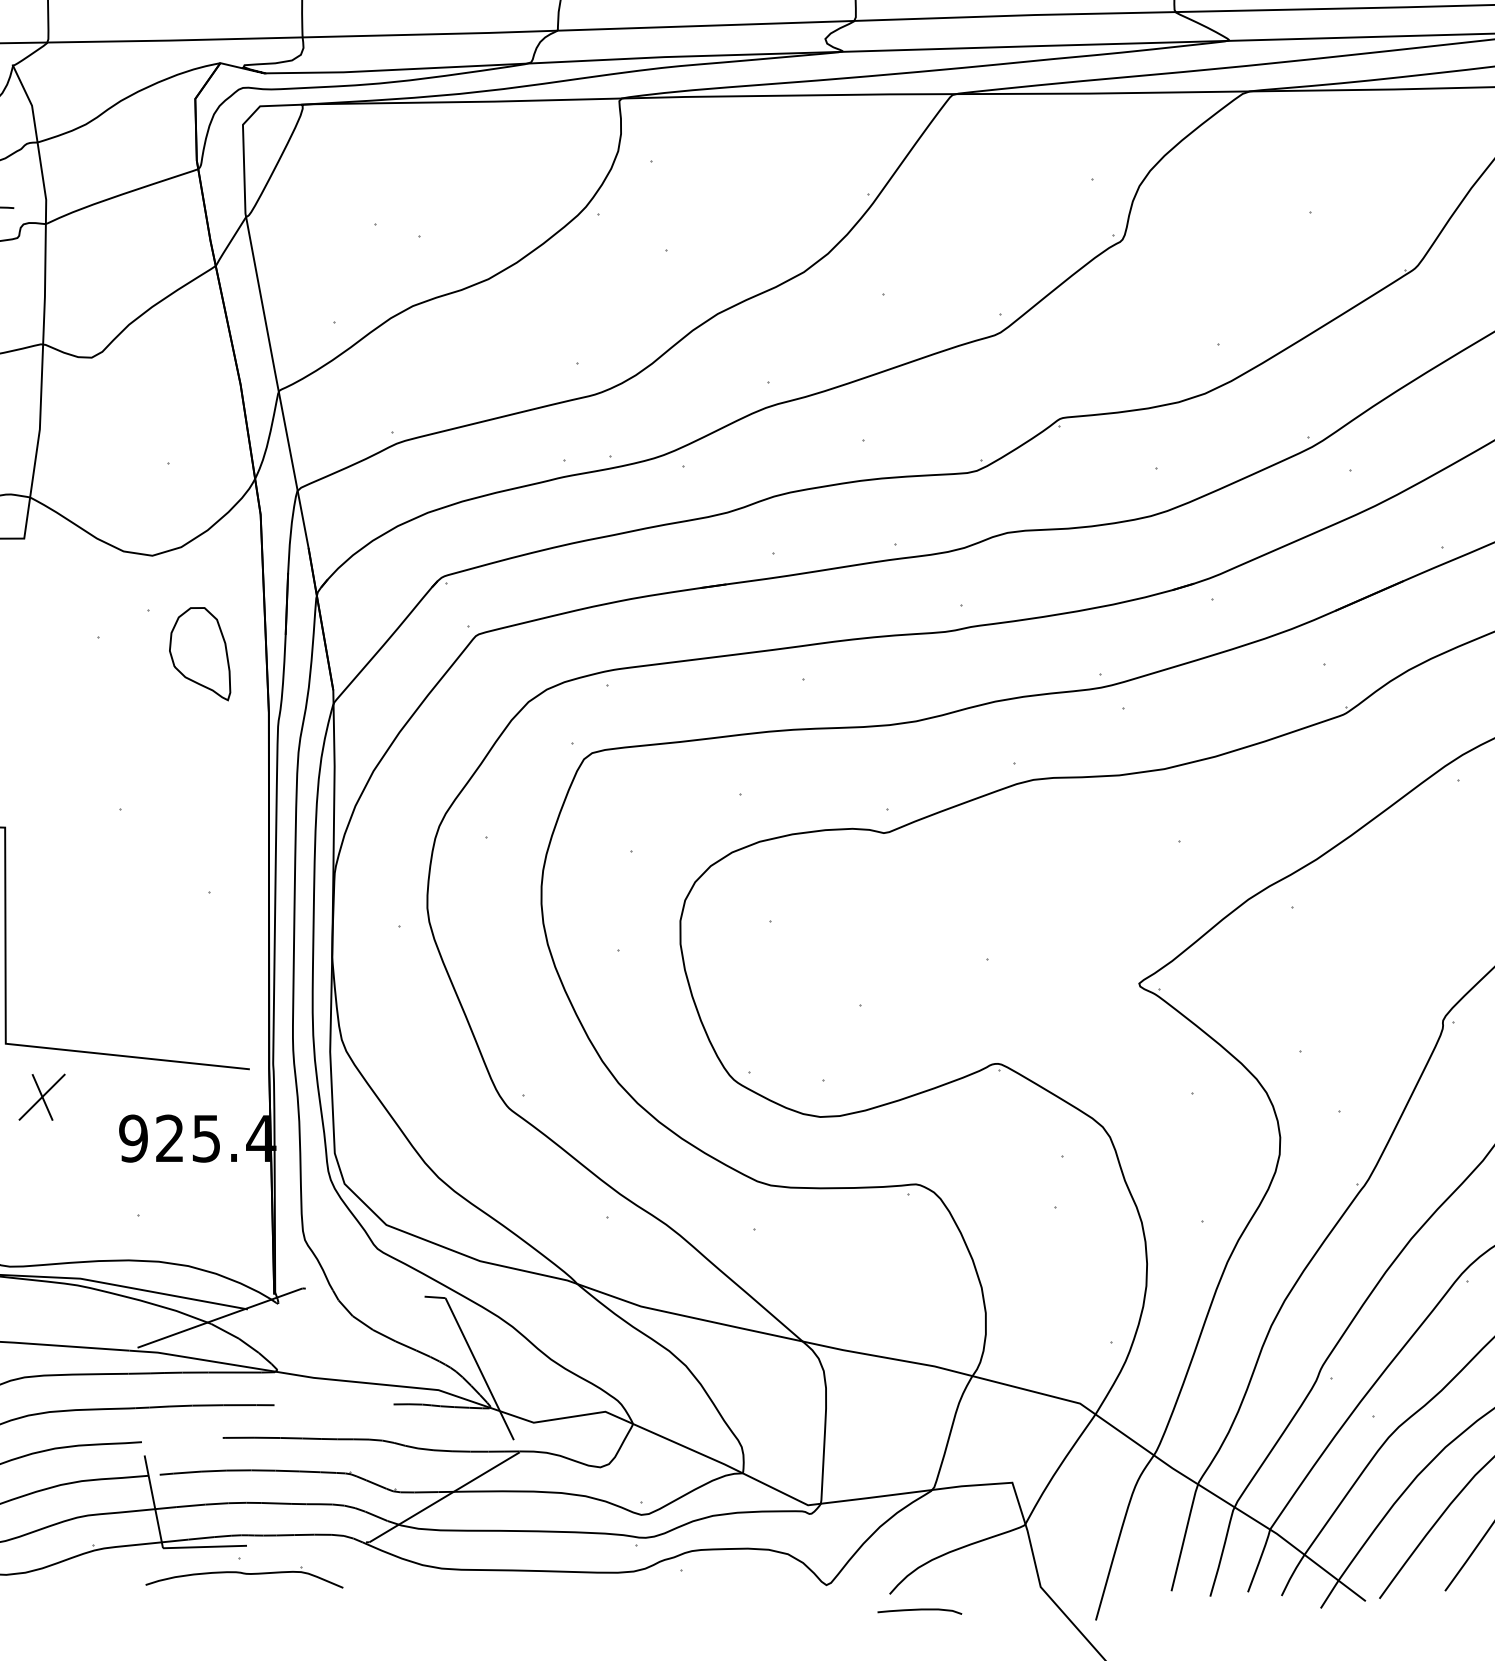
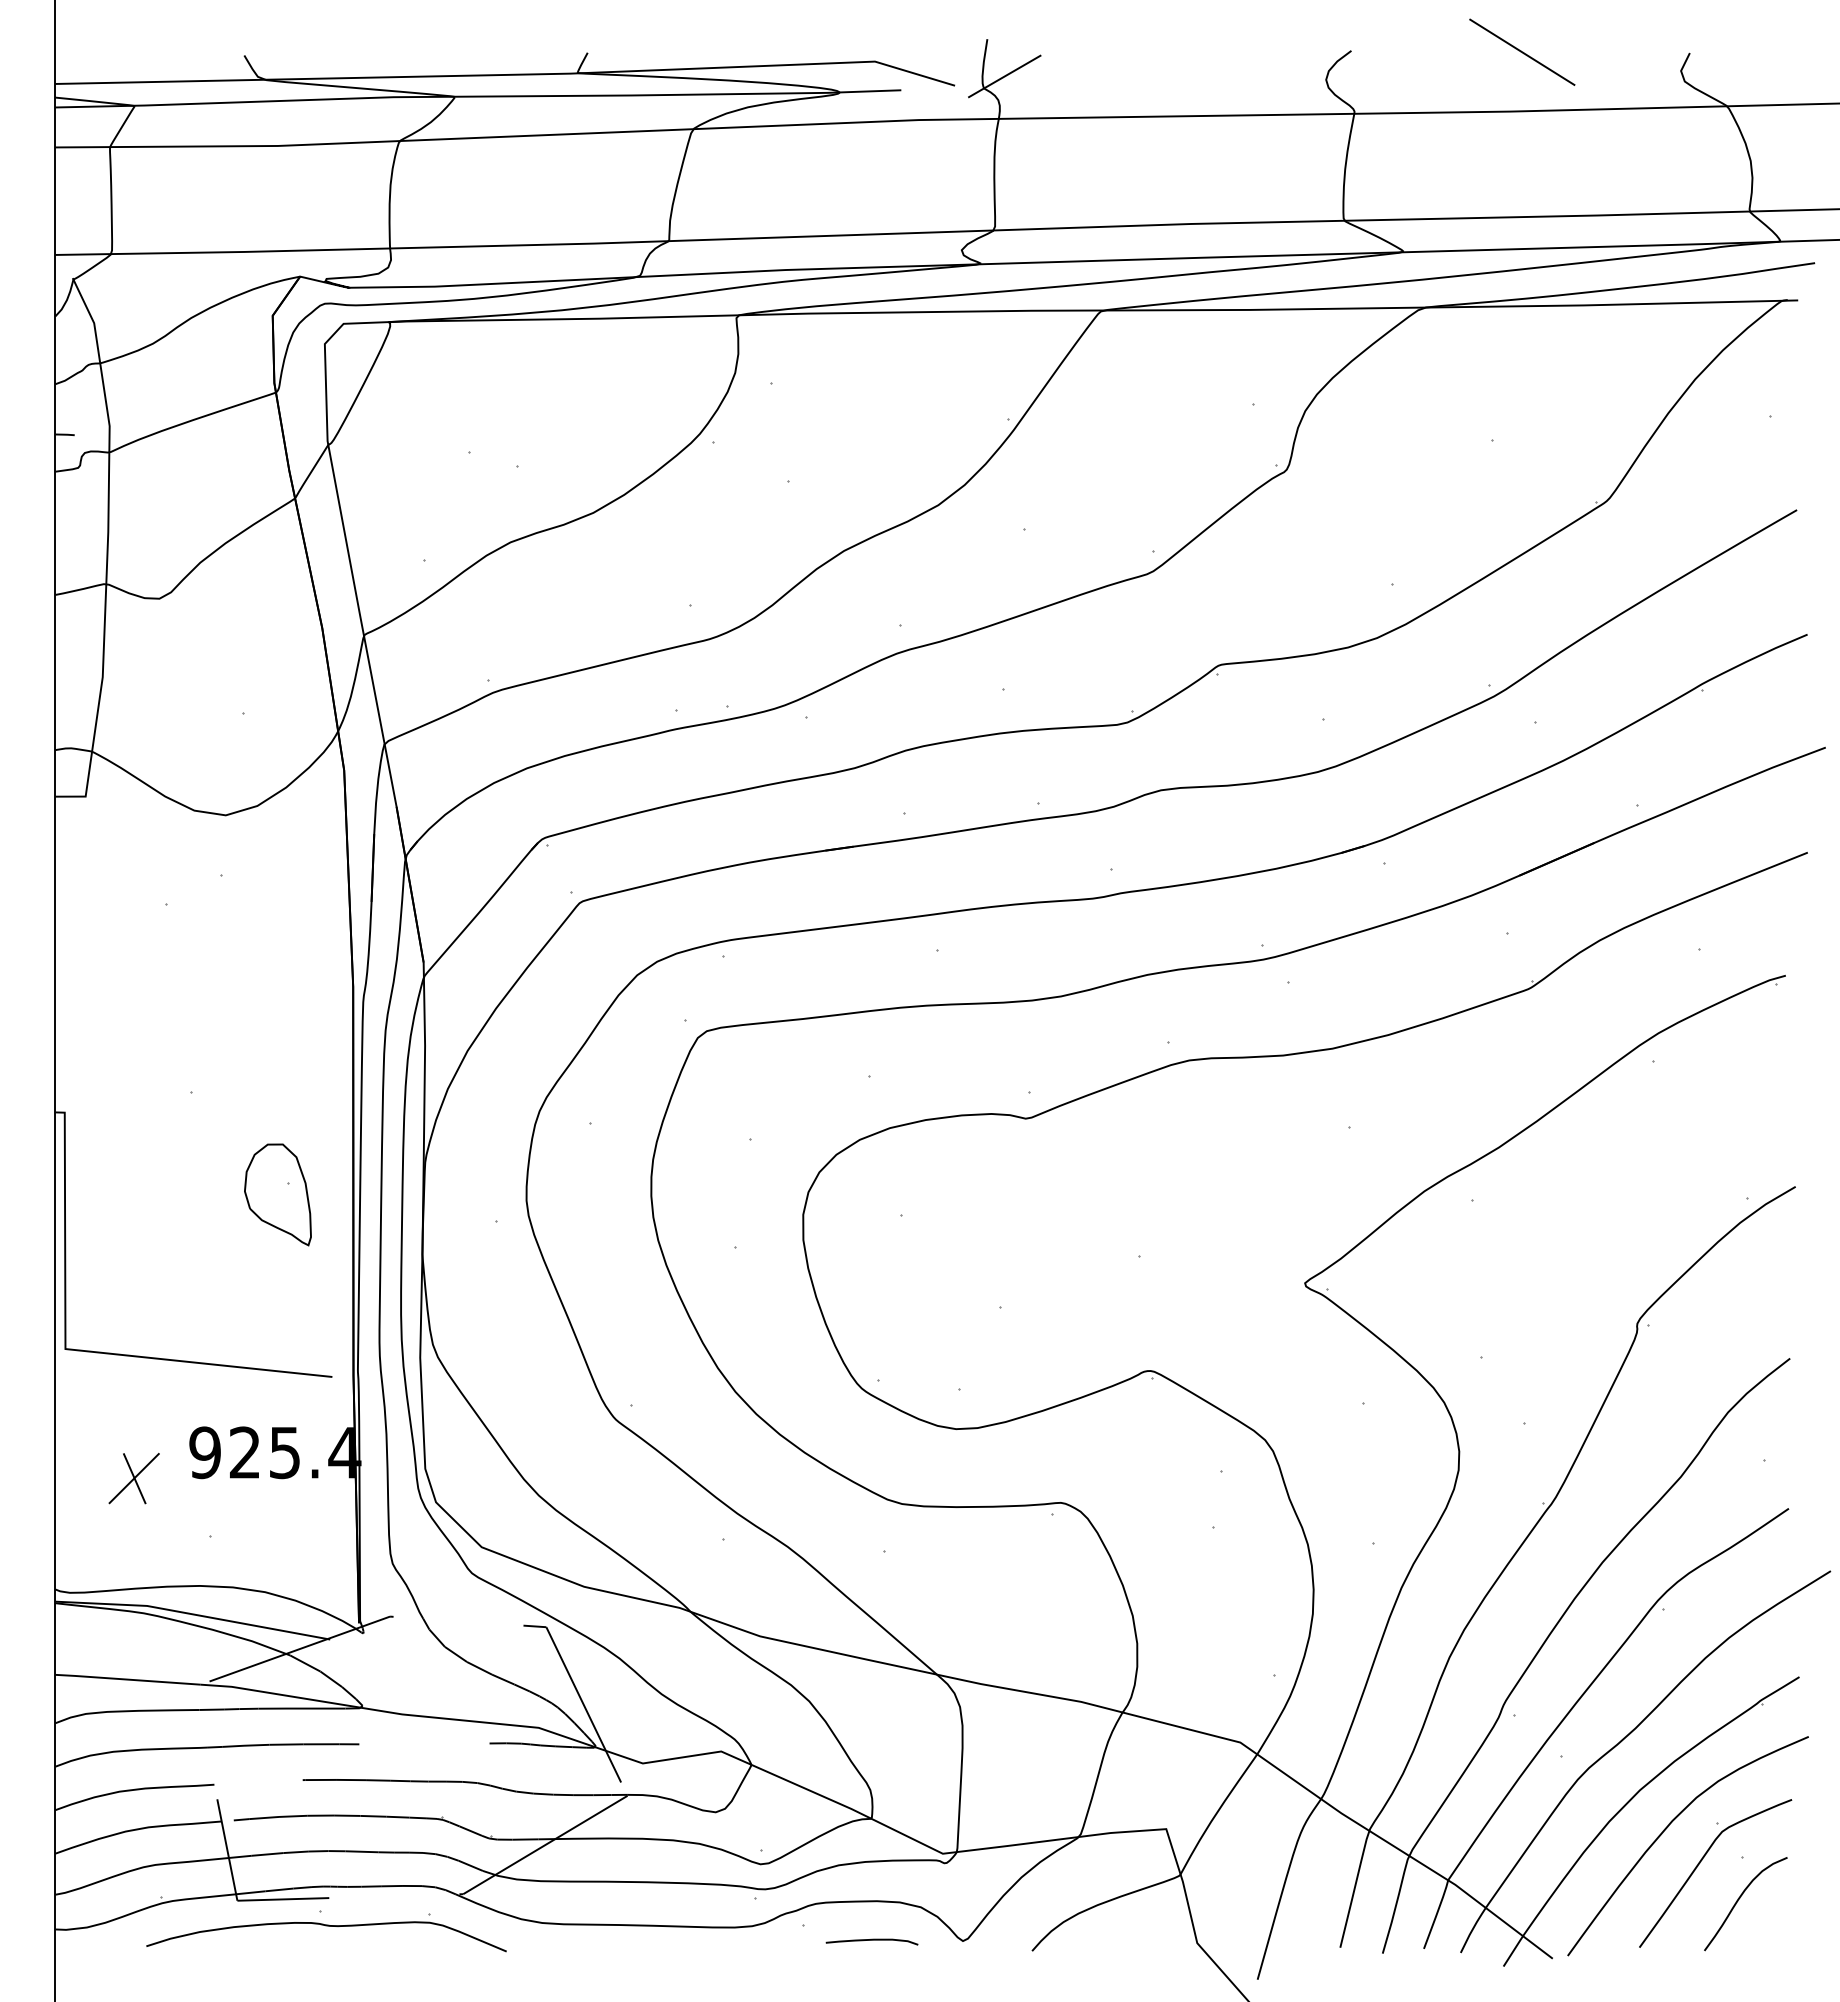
part: (199, 653) -> (277, 1194), moved
part: (41, 1097) -> (133, 1478), moved
part: (244, 1577) -> (326, 1932), size x1.67
curve: (919, 1610) -> (871, 1940), moved

